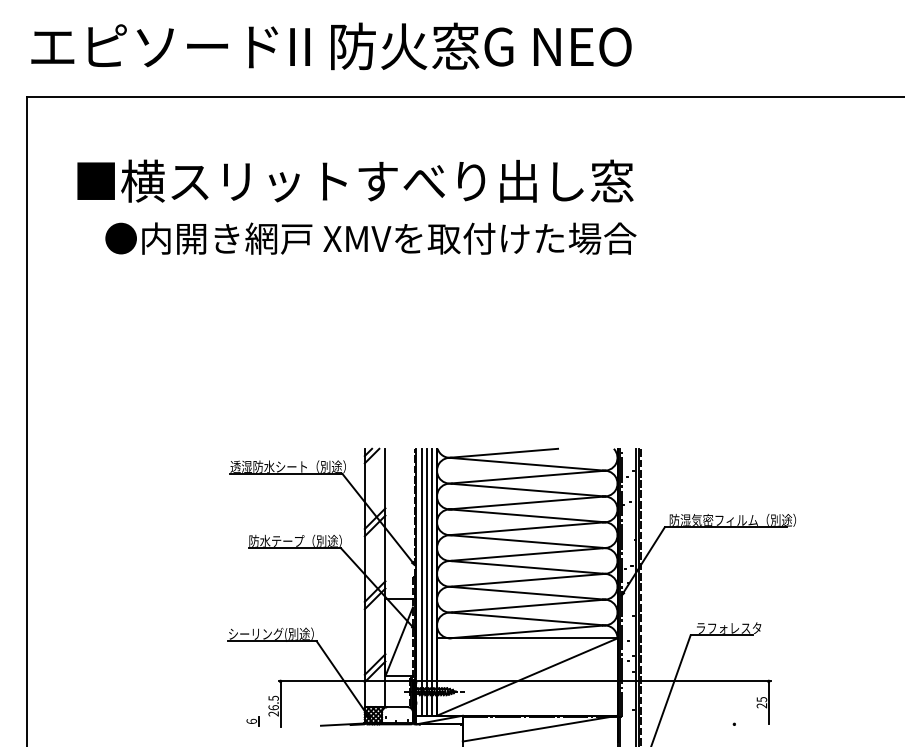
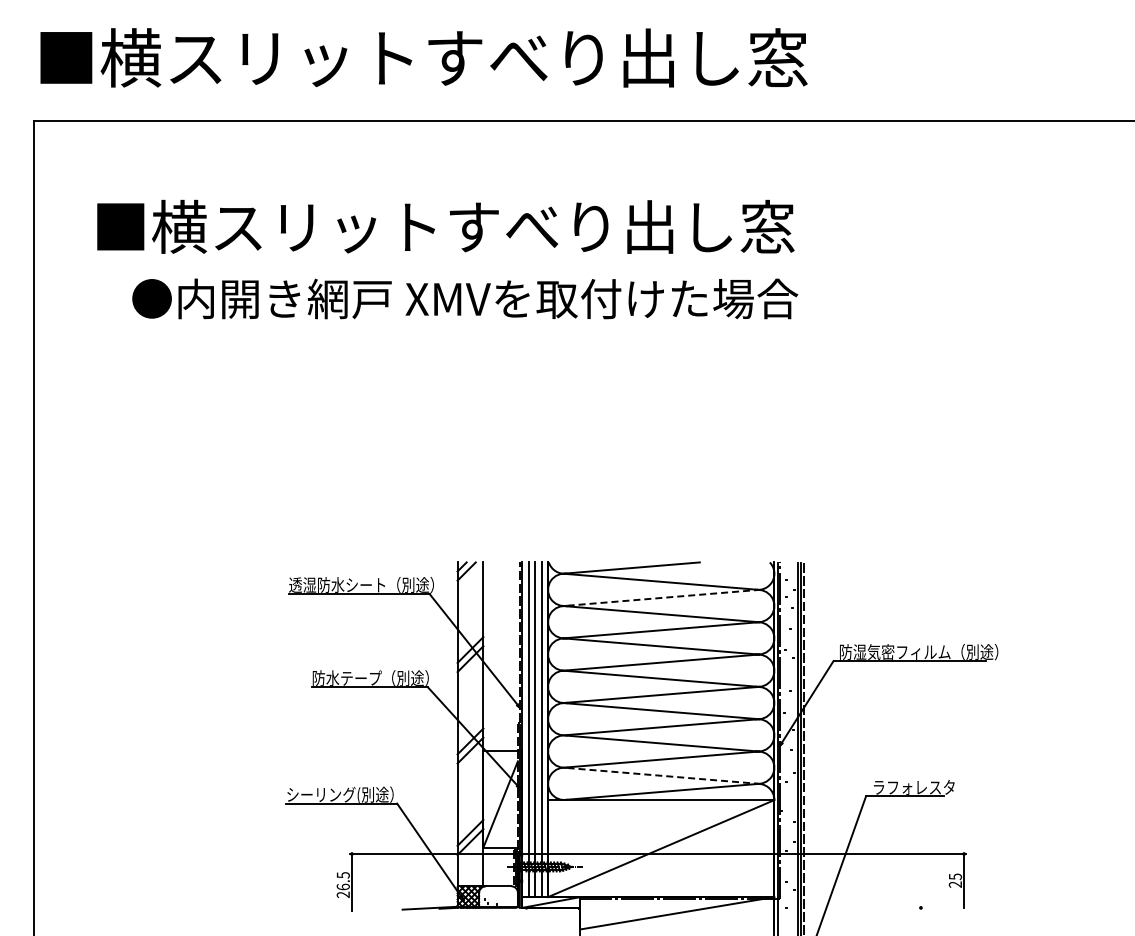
text: (337, 46) -> (423, 57), エピソードII 防火窓G NEO -> ■横スリットすべり出し窓
line: (529, 476) -> (663, 597), solid -> dashed
line: (529, 618) -> (663, 775), solid -> dashed
part: (252, 721) -> (316, 904), removed

